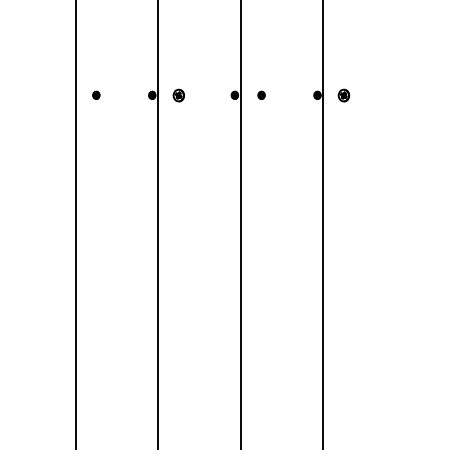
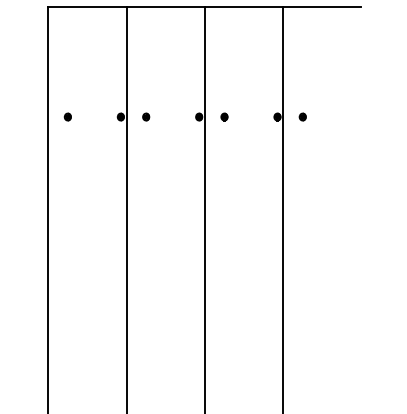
part: (178, 94) -> (145, 116), size x0.62
part: (344, 94) -> (303, 116), size x0.62

